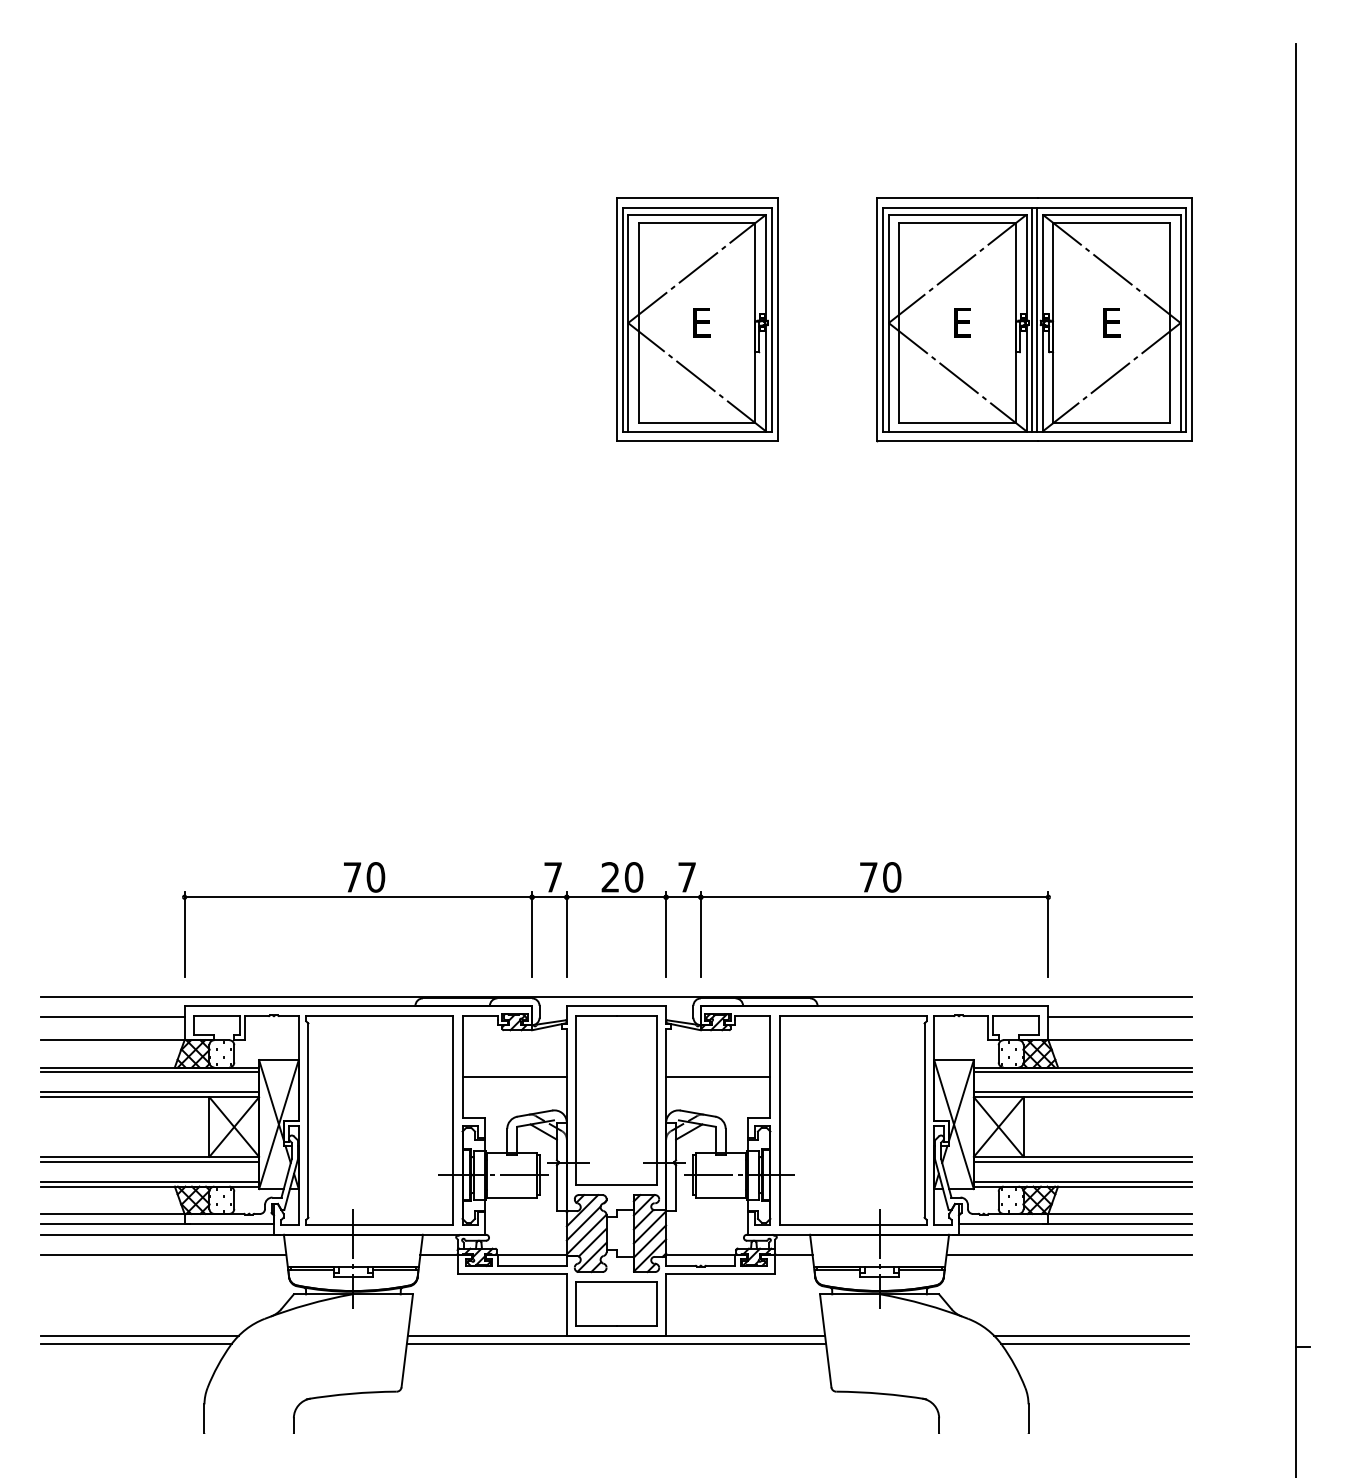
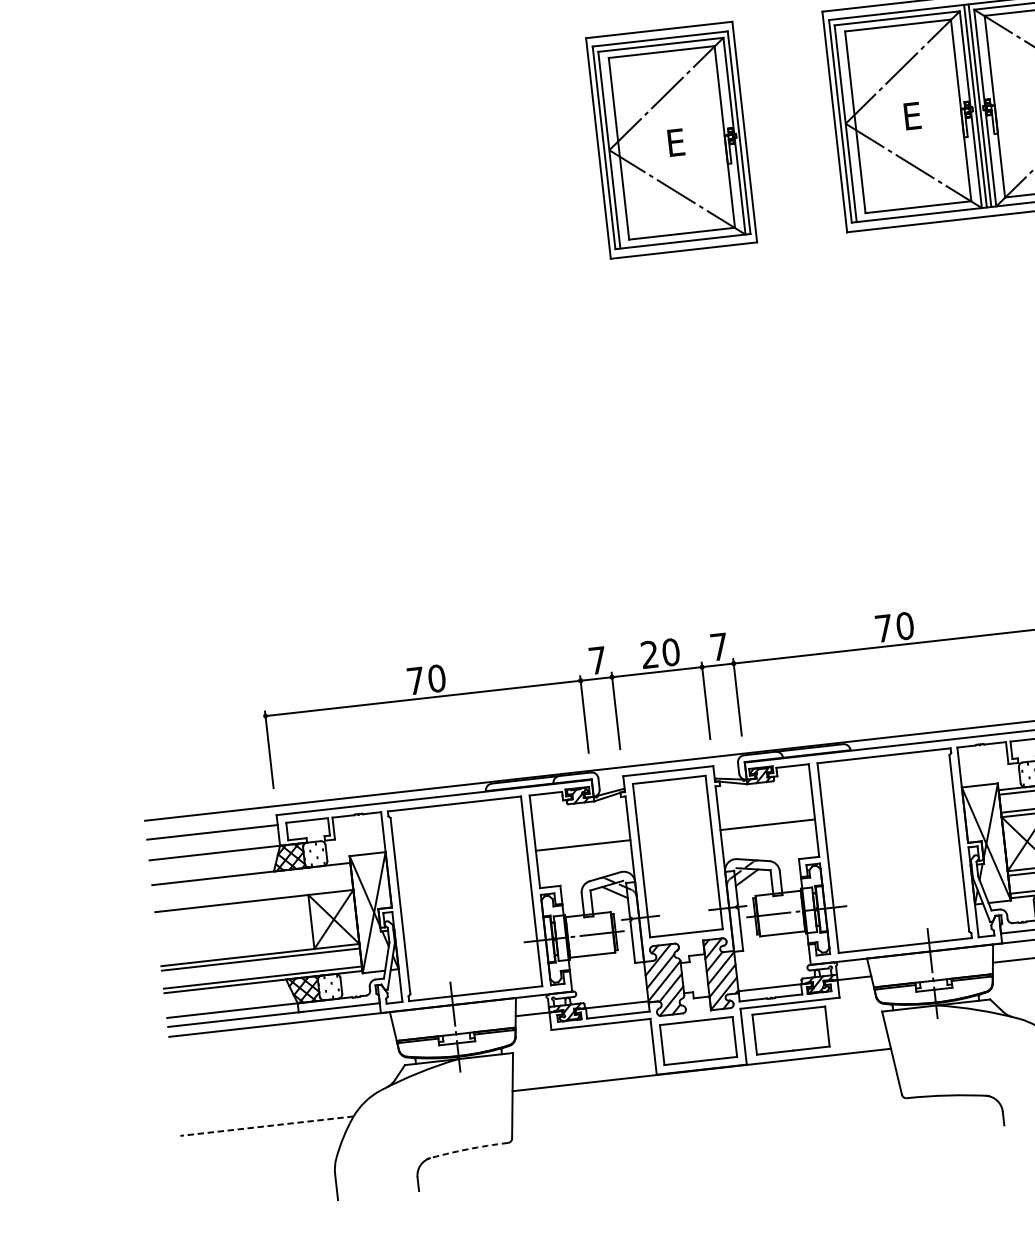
line: (149, 1072) -> (251, 878), removed
line: (149, 1092) -> (253, 896), removed
line: (163, 1254) -> (282, 1042), removed
part: (718, 1303) -> (791, 1030), added
line: (139, 1335) -> (269, 1118), removed
line: (136, 1343) -> (267, 1125), solid -> dashed
line: (616, 1343) -> (702, 1076), removed
arc: (351, 1393) -> (467, 1149), solid -> dashed

